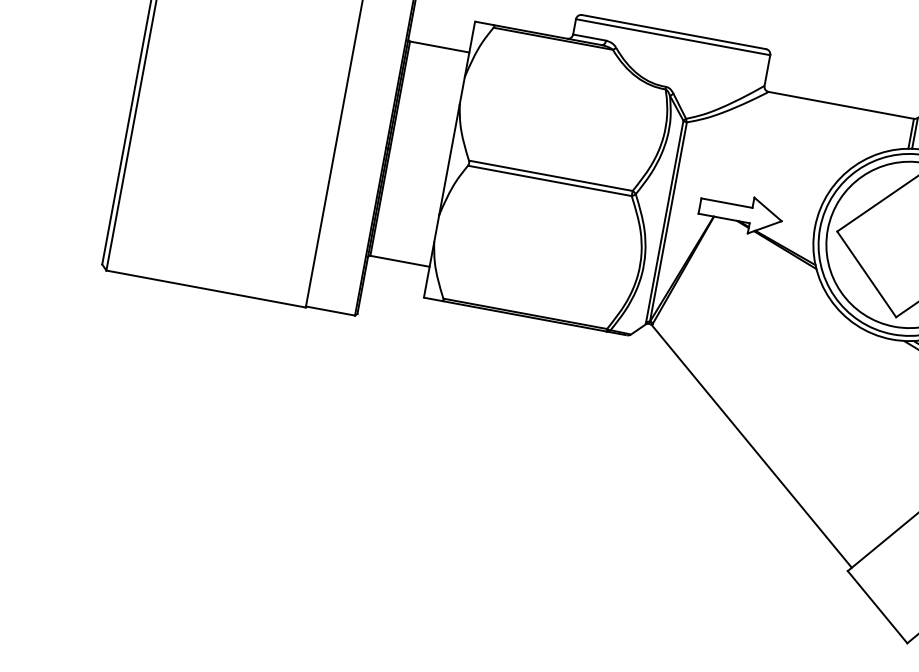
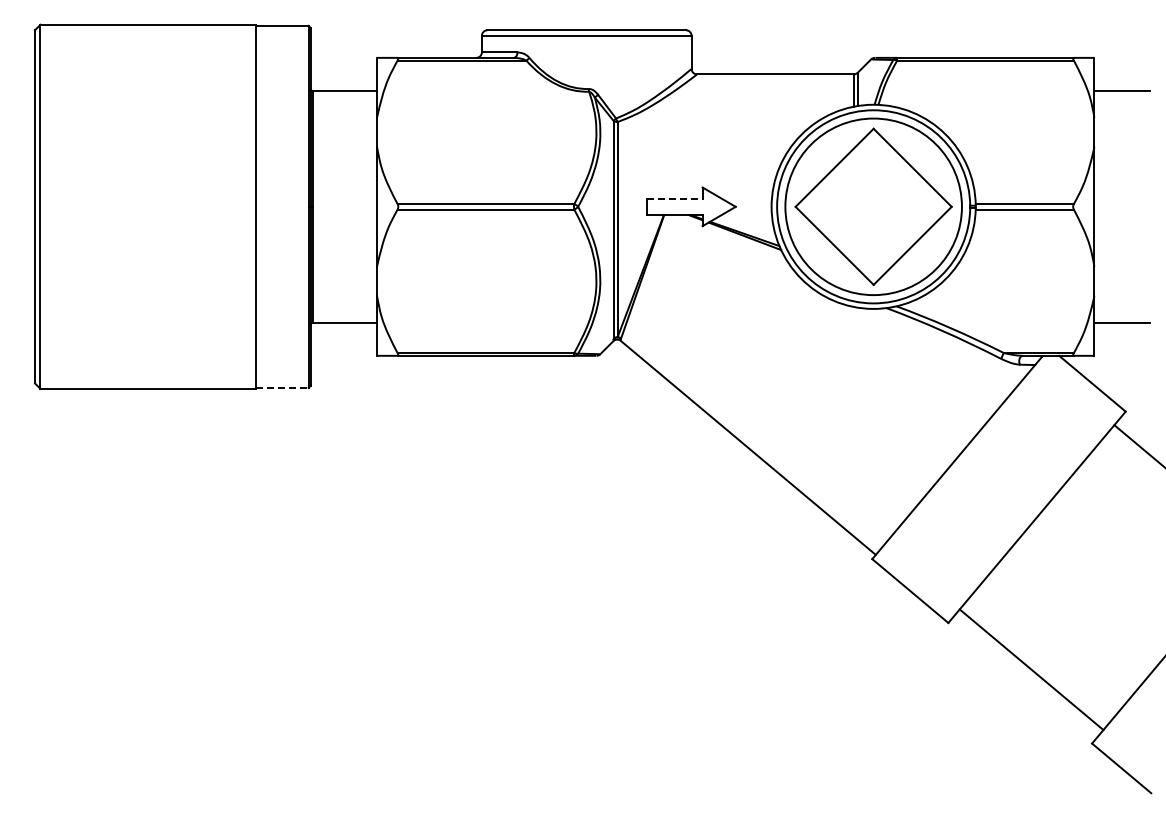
line: (727, 203) -> (675, 198), solid -> dashed
line: (330, 310) -> (282, 387), solid -> dashed

